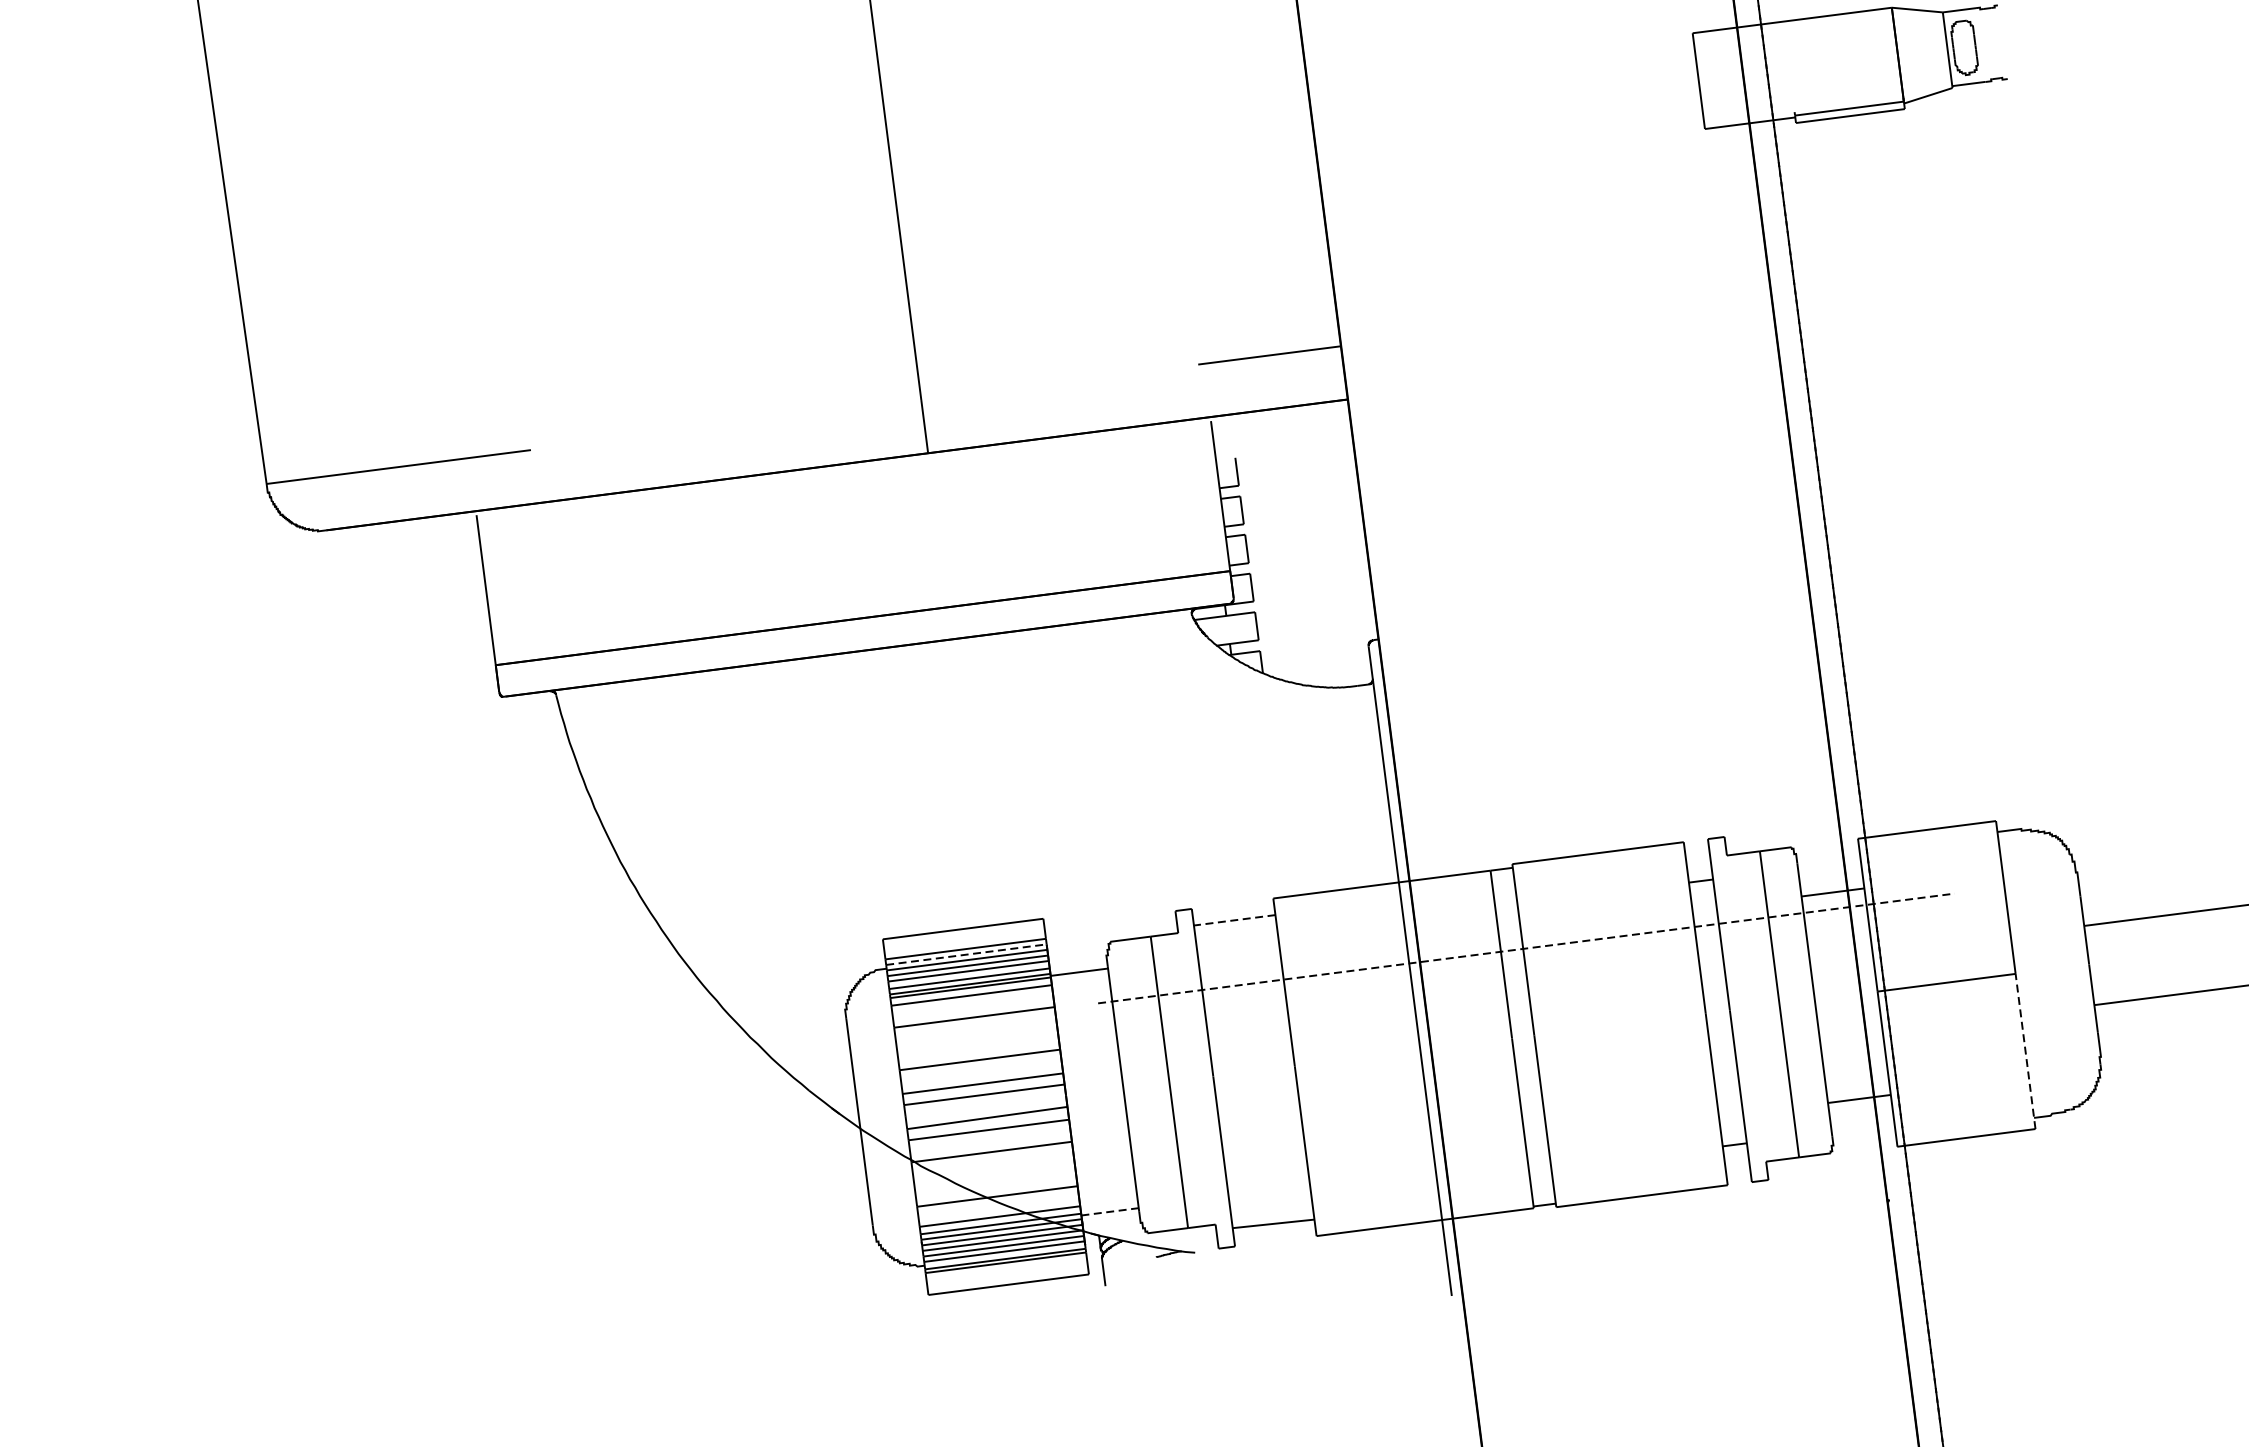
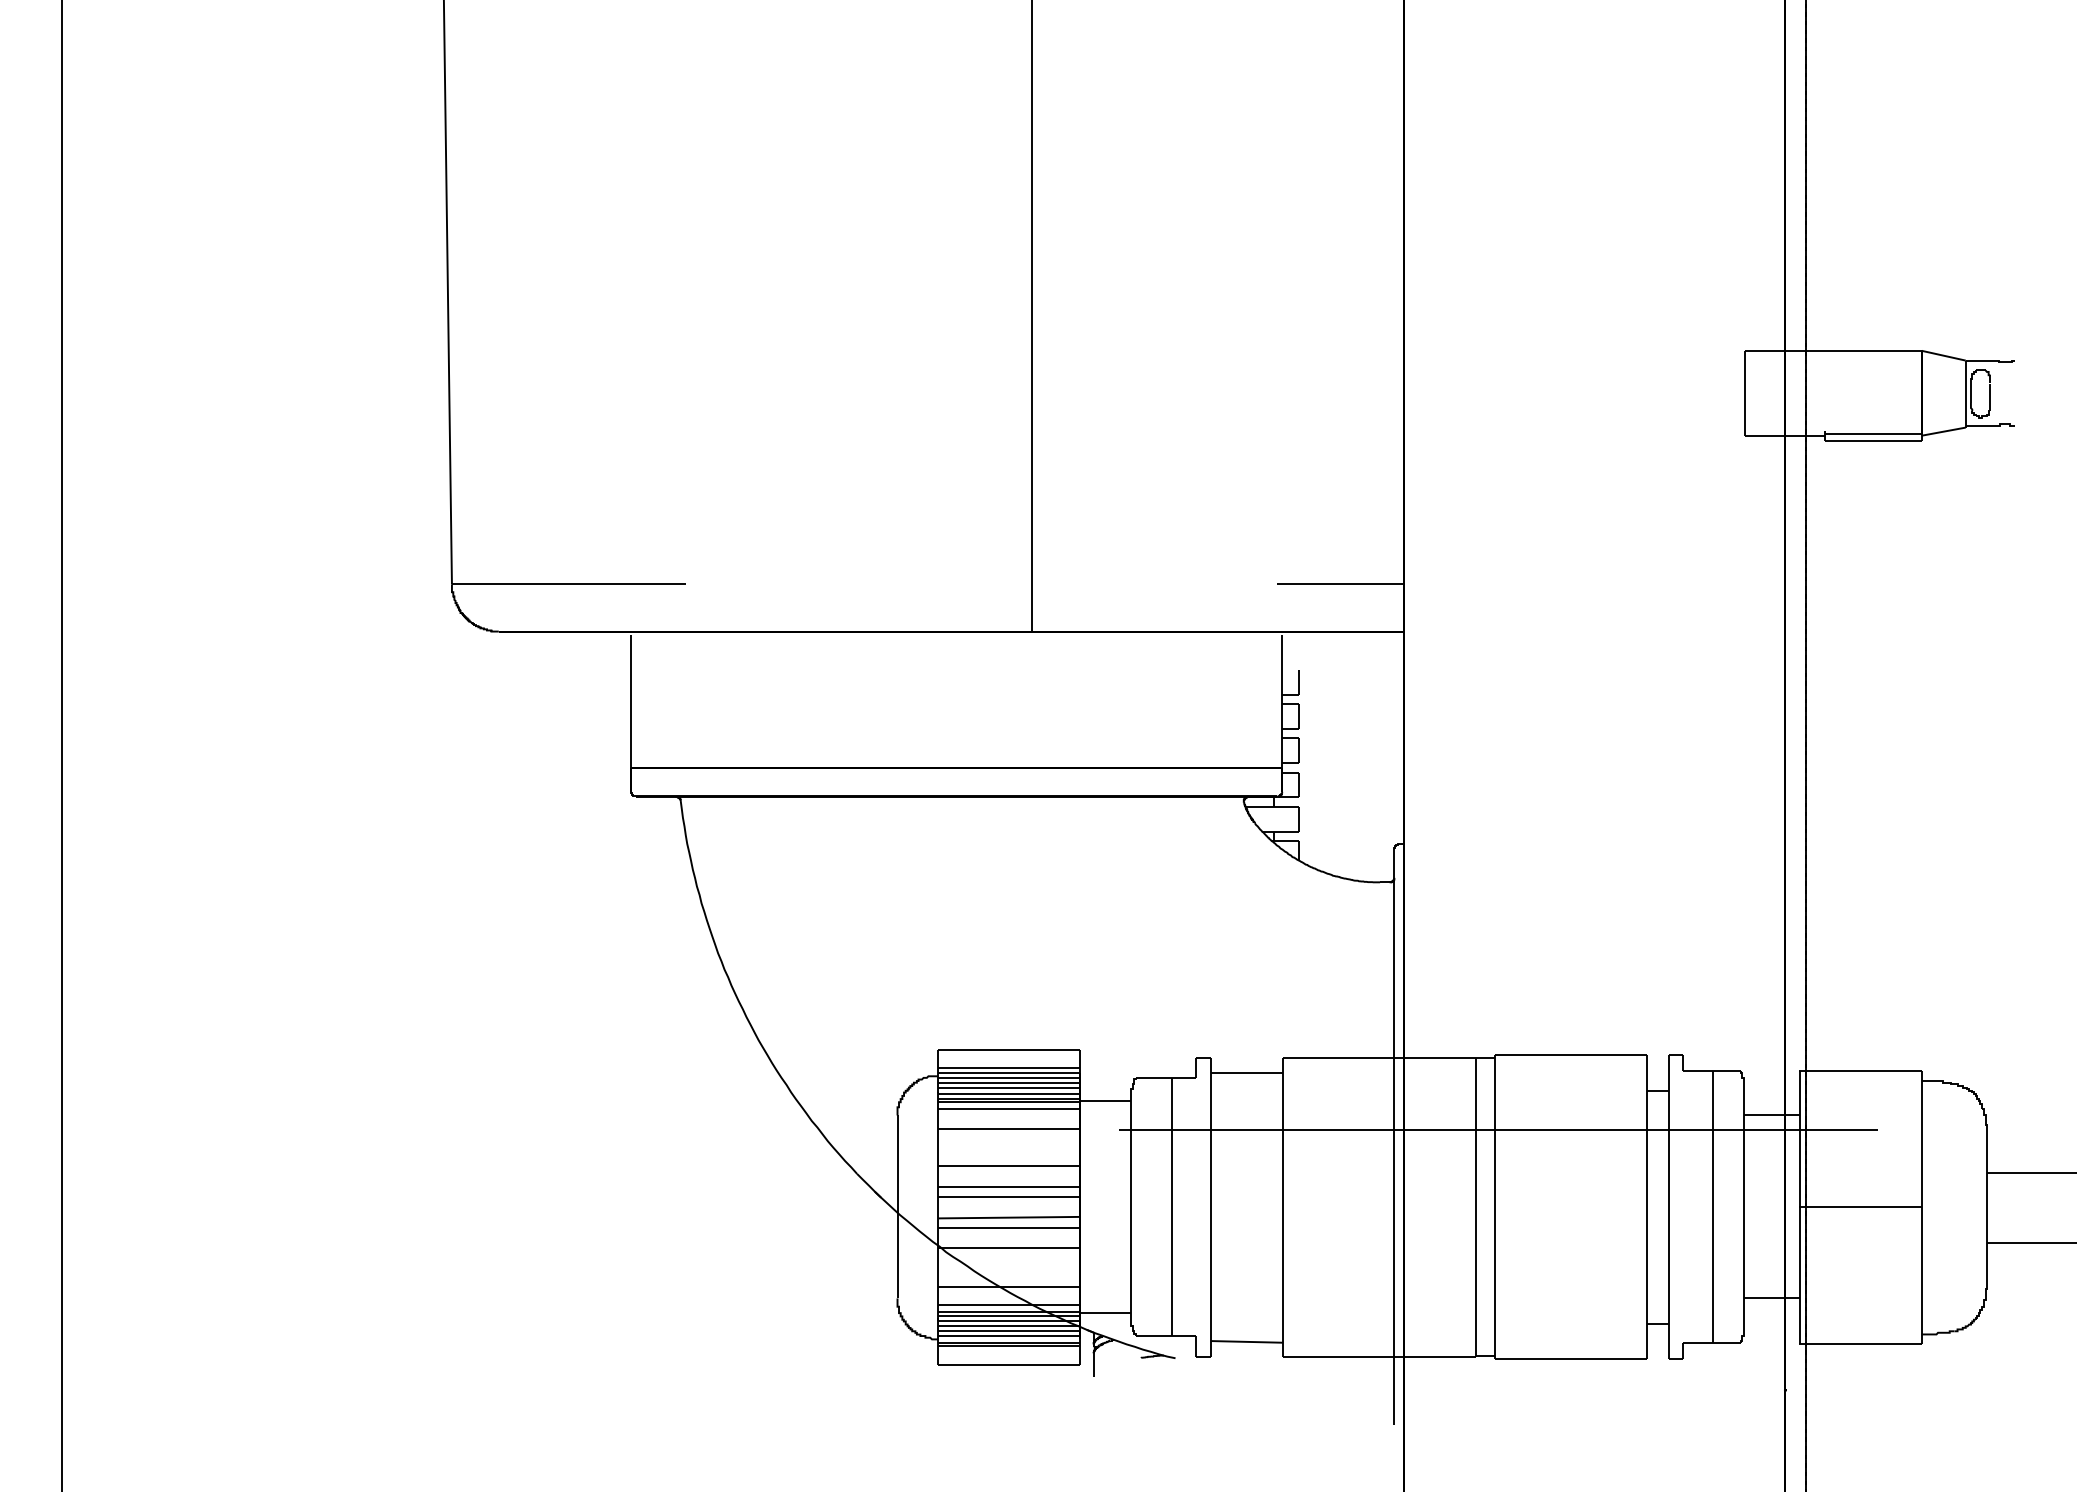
line: (1233, 919) -> (1246, 1072), dashed -> solid
line: (1526, 948) -> (1498, 1130), dashed -> solid
line: (966, 954) -> (1009, 1072), dashed -> solid
line: (2025, 1051) -> (1921, 1275), dashed -> solid
line: (1110, 1212) -> (1106, 1313), dashed -> solid

